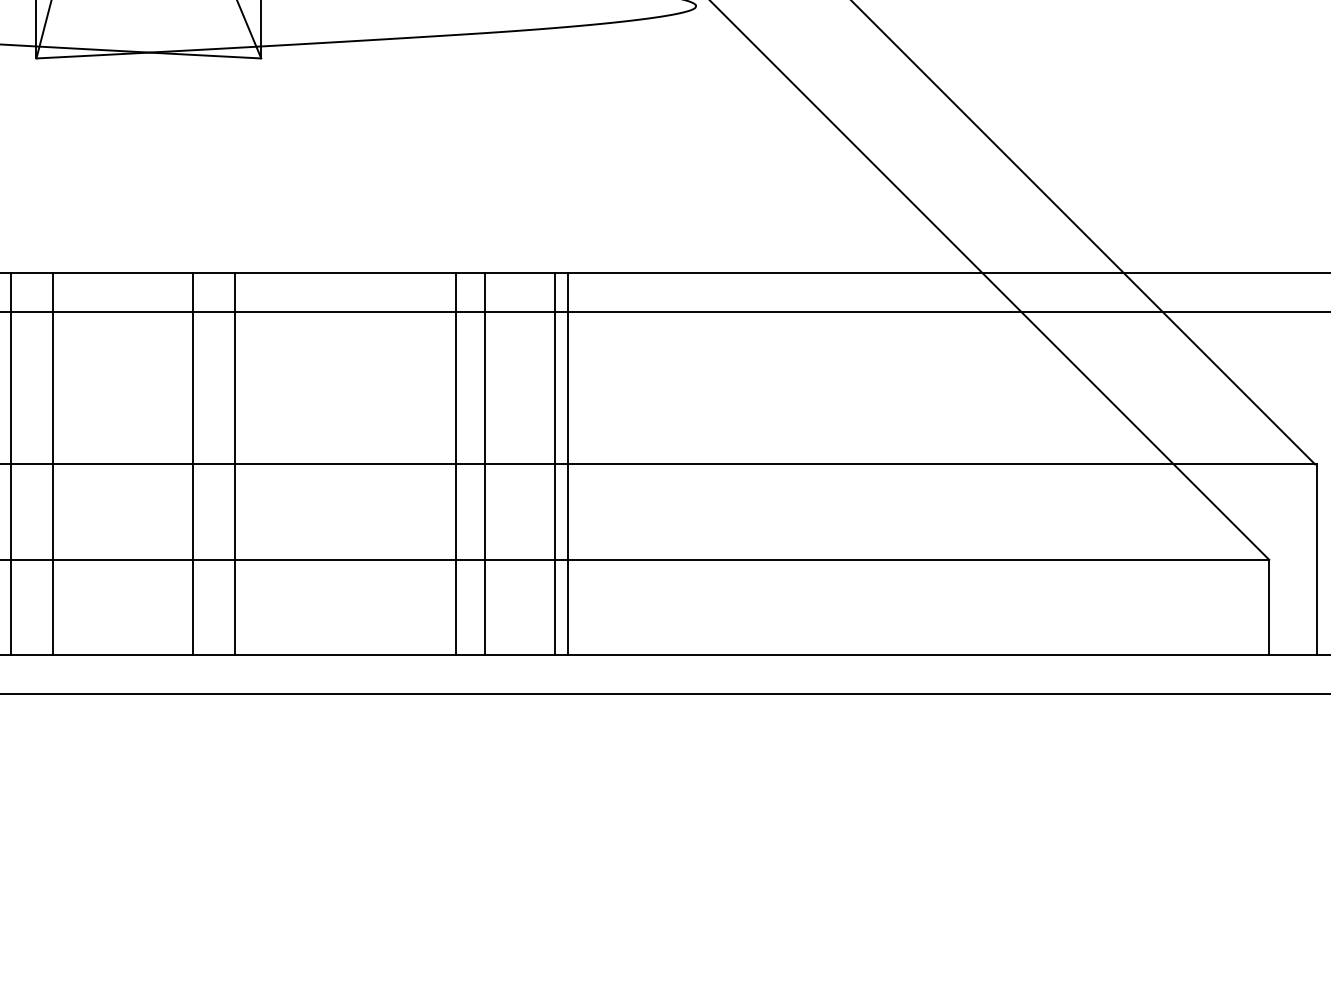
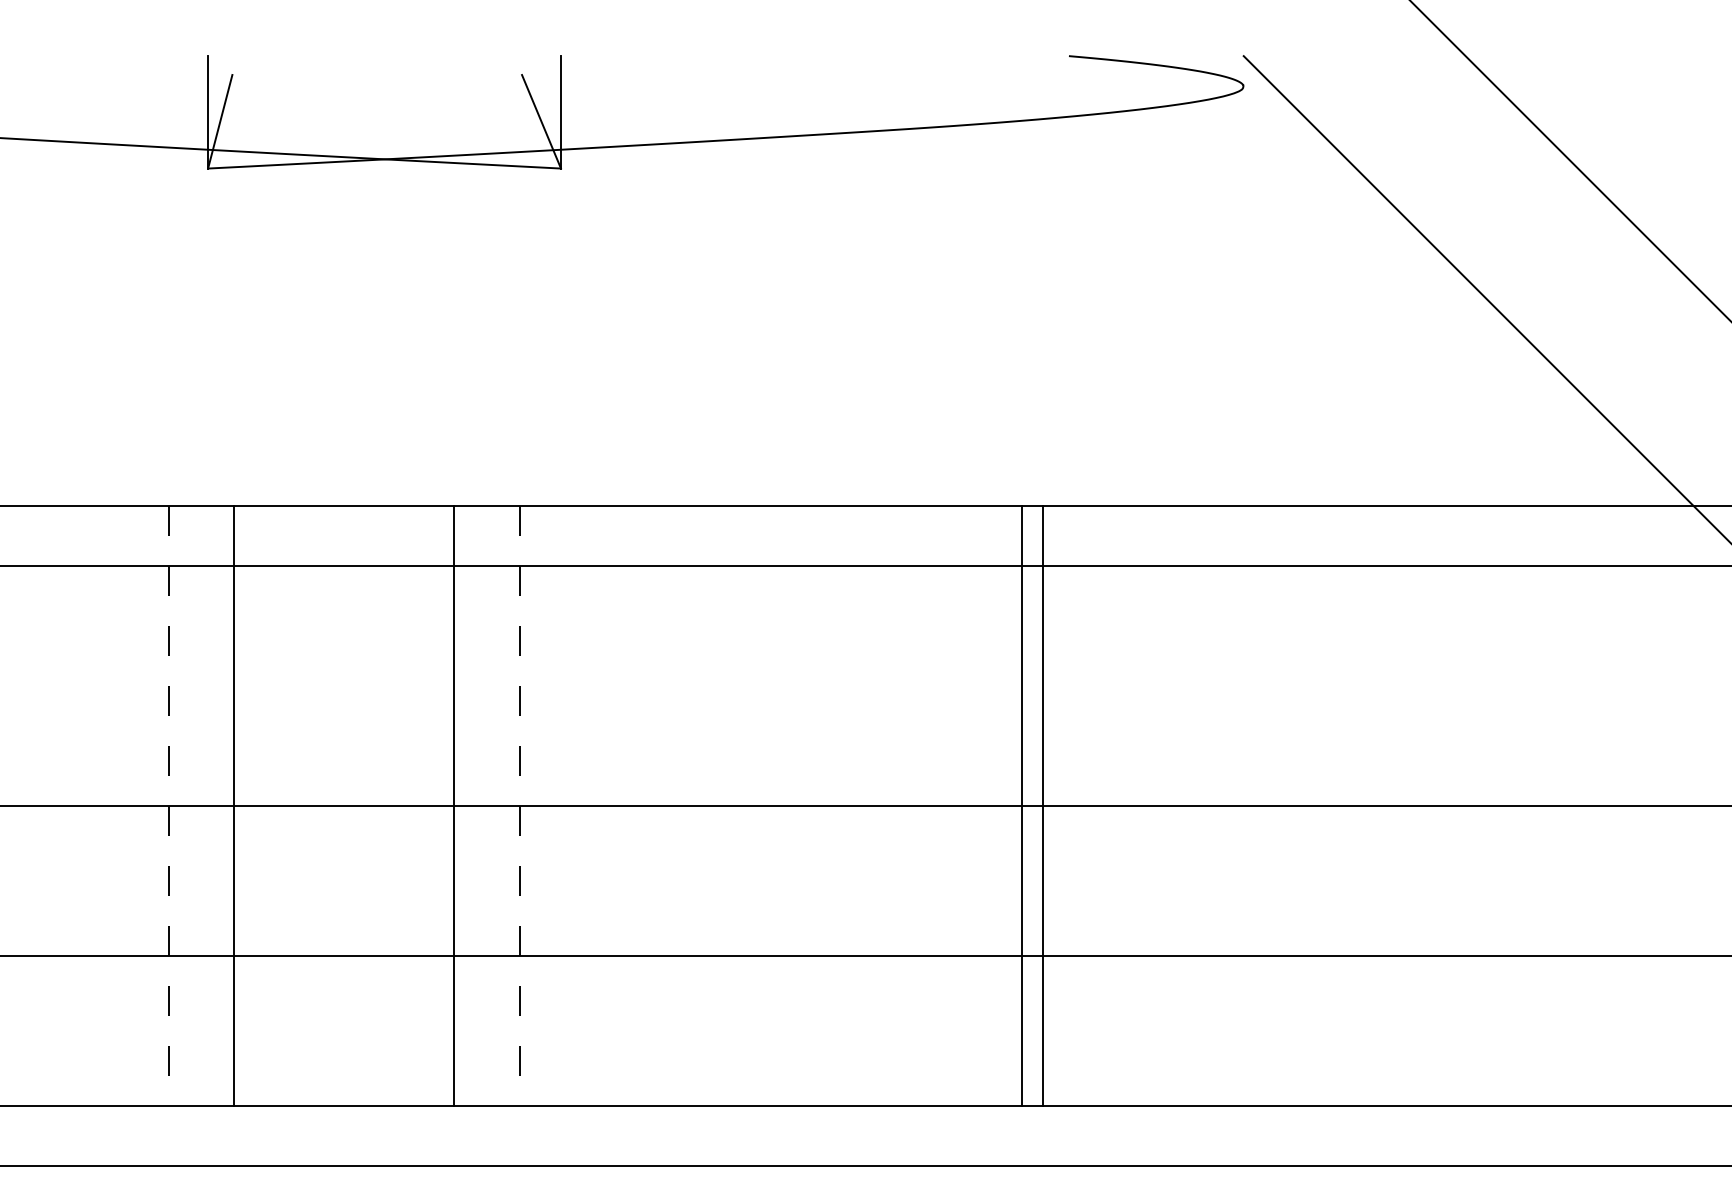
line: (11, 464) -> (168, 805), solid -> dashed
line: (234, 464) -> (518, 805), solid -> dashed
line: (456, 464) -> (867, 805), removed
line: (484, 464) -> (911, 805), removed

